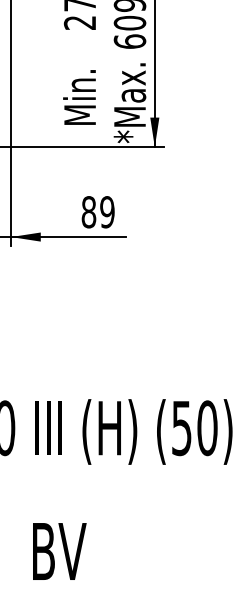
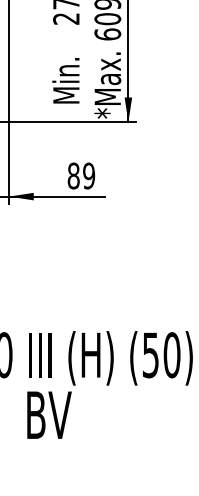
text: (59, 551) -> (49, 415), moved

